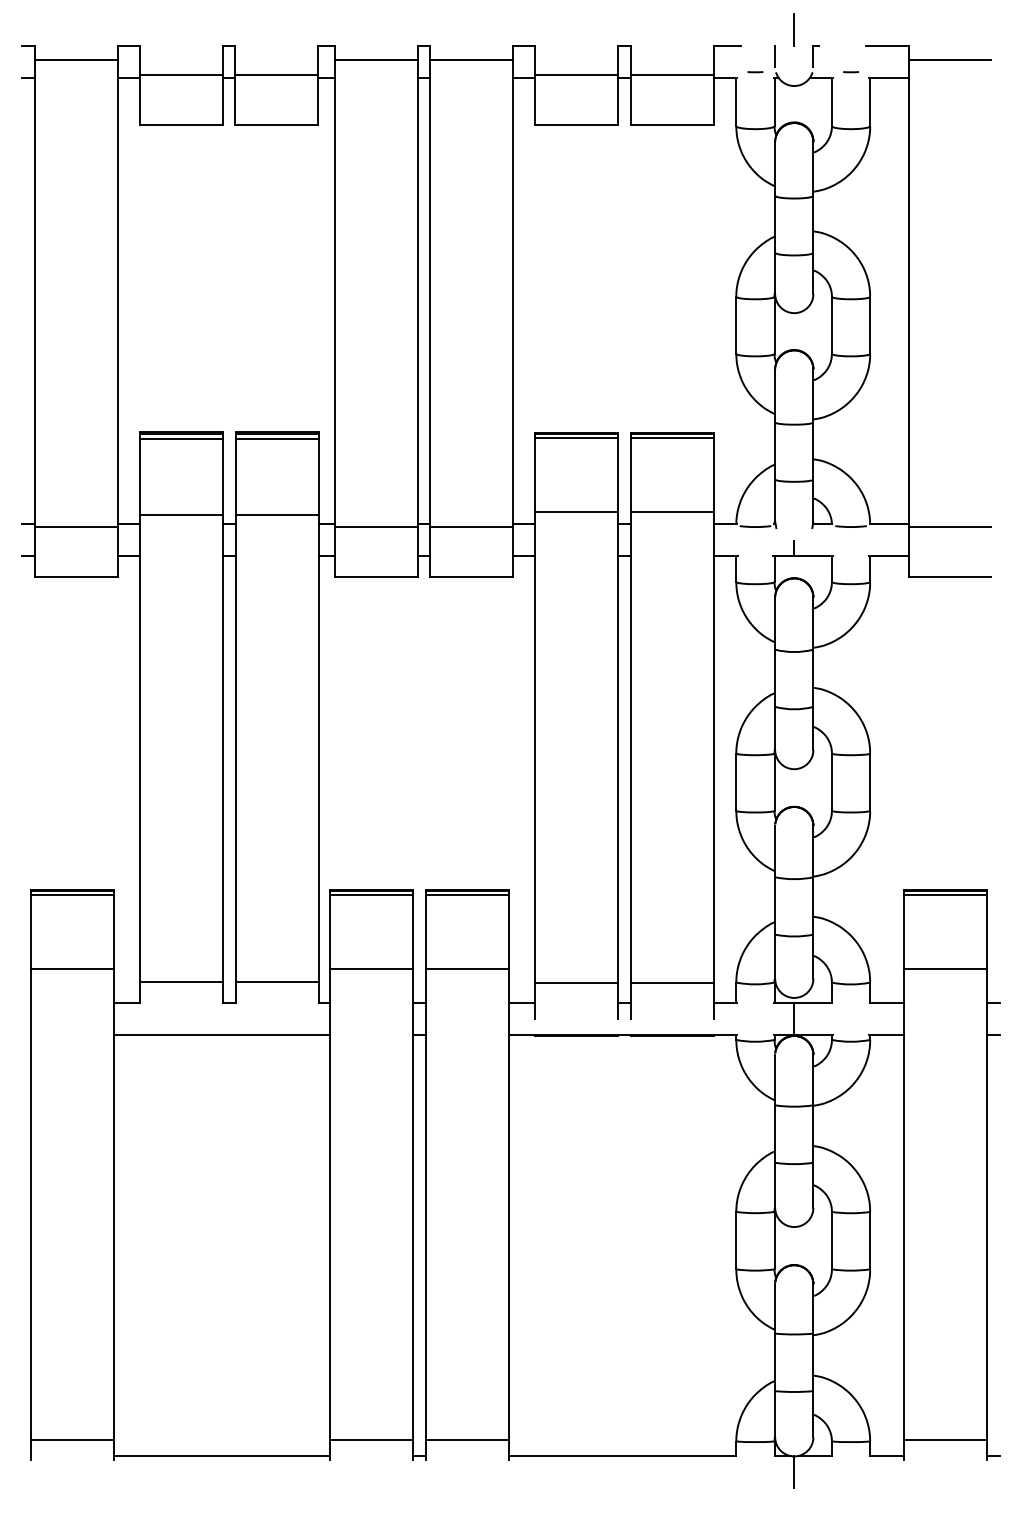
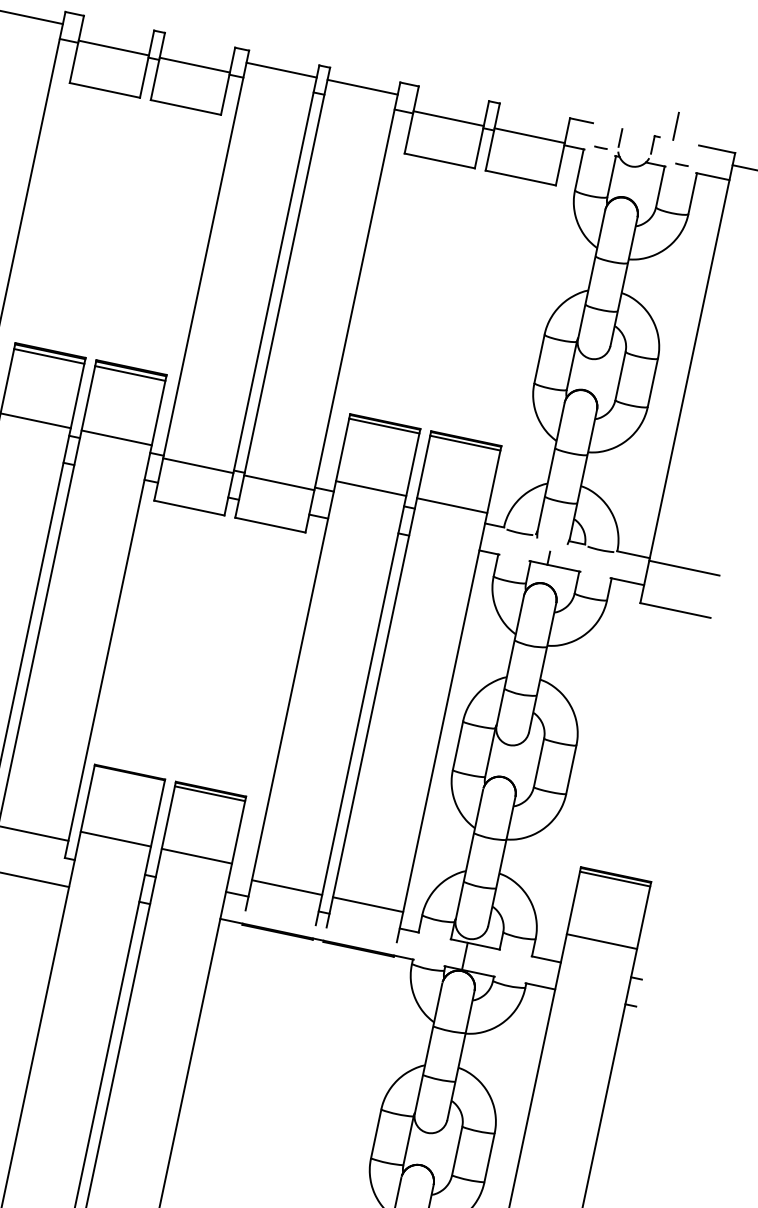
line: (793, 29) -> (675, 125), moved
line: (371, 895) -> (128, 776), removed

